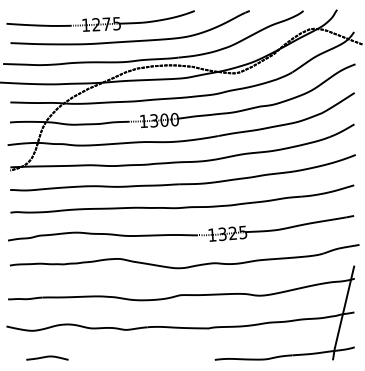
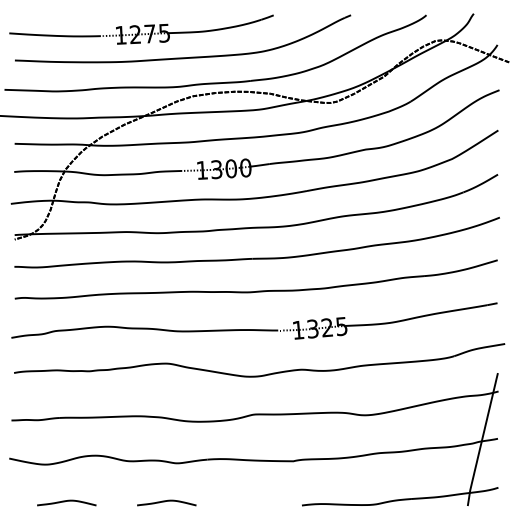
curve: (118, 357) -> (166, 501), added

